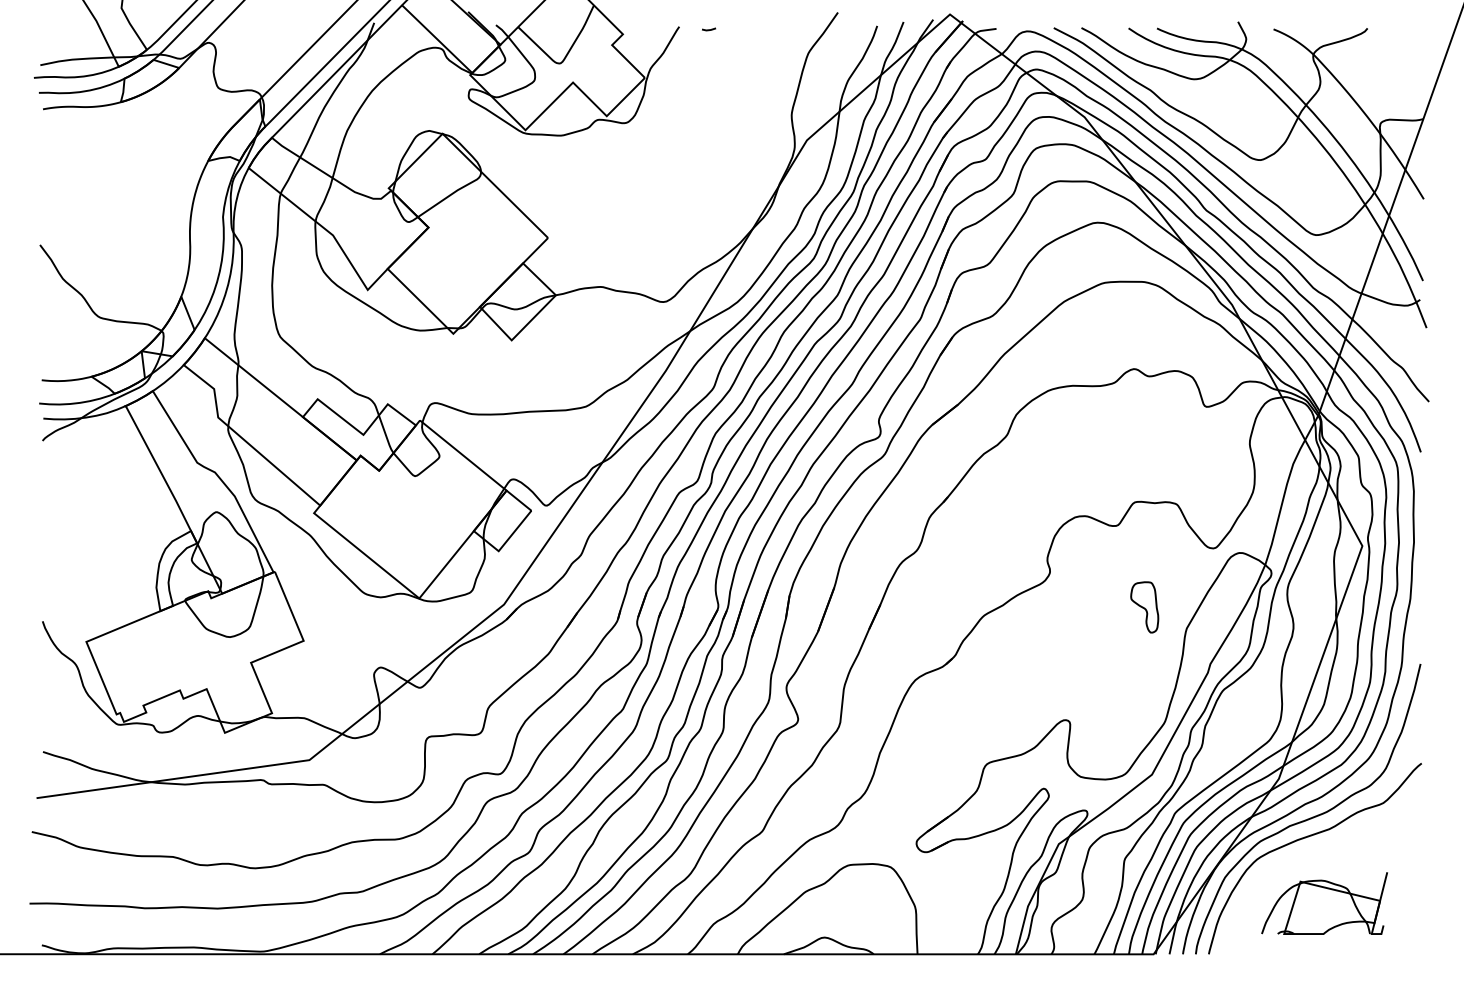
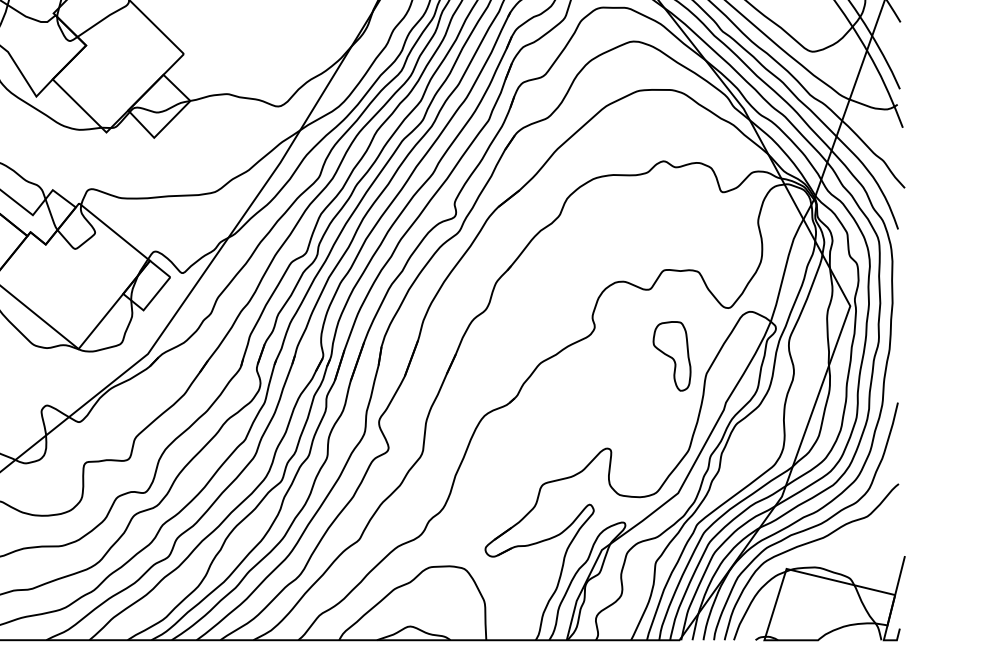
part: (1144, 607) -> (672, 356), size x1.67
part: (1324, 903) -> (819, 598), size x1.67

